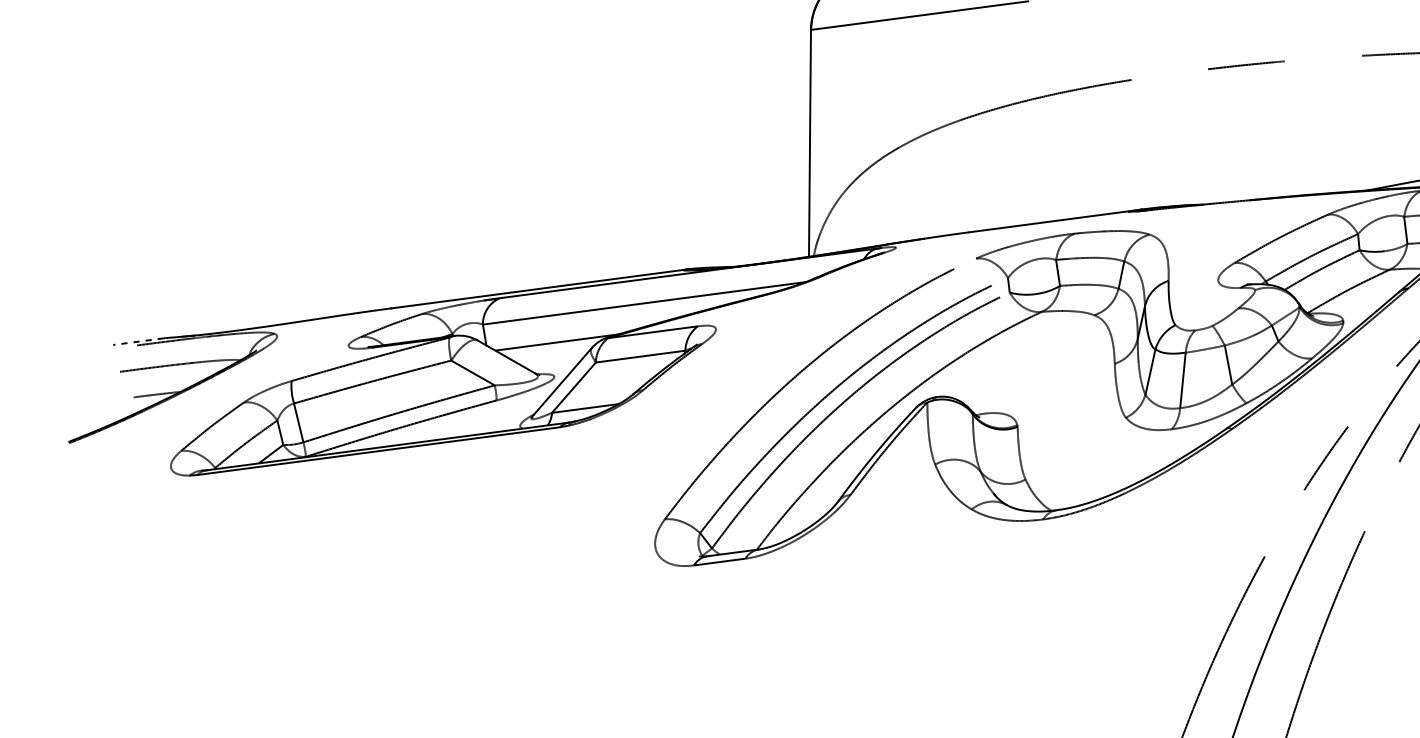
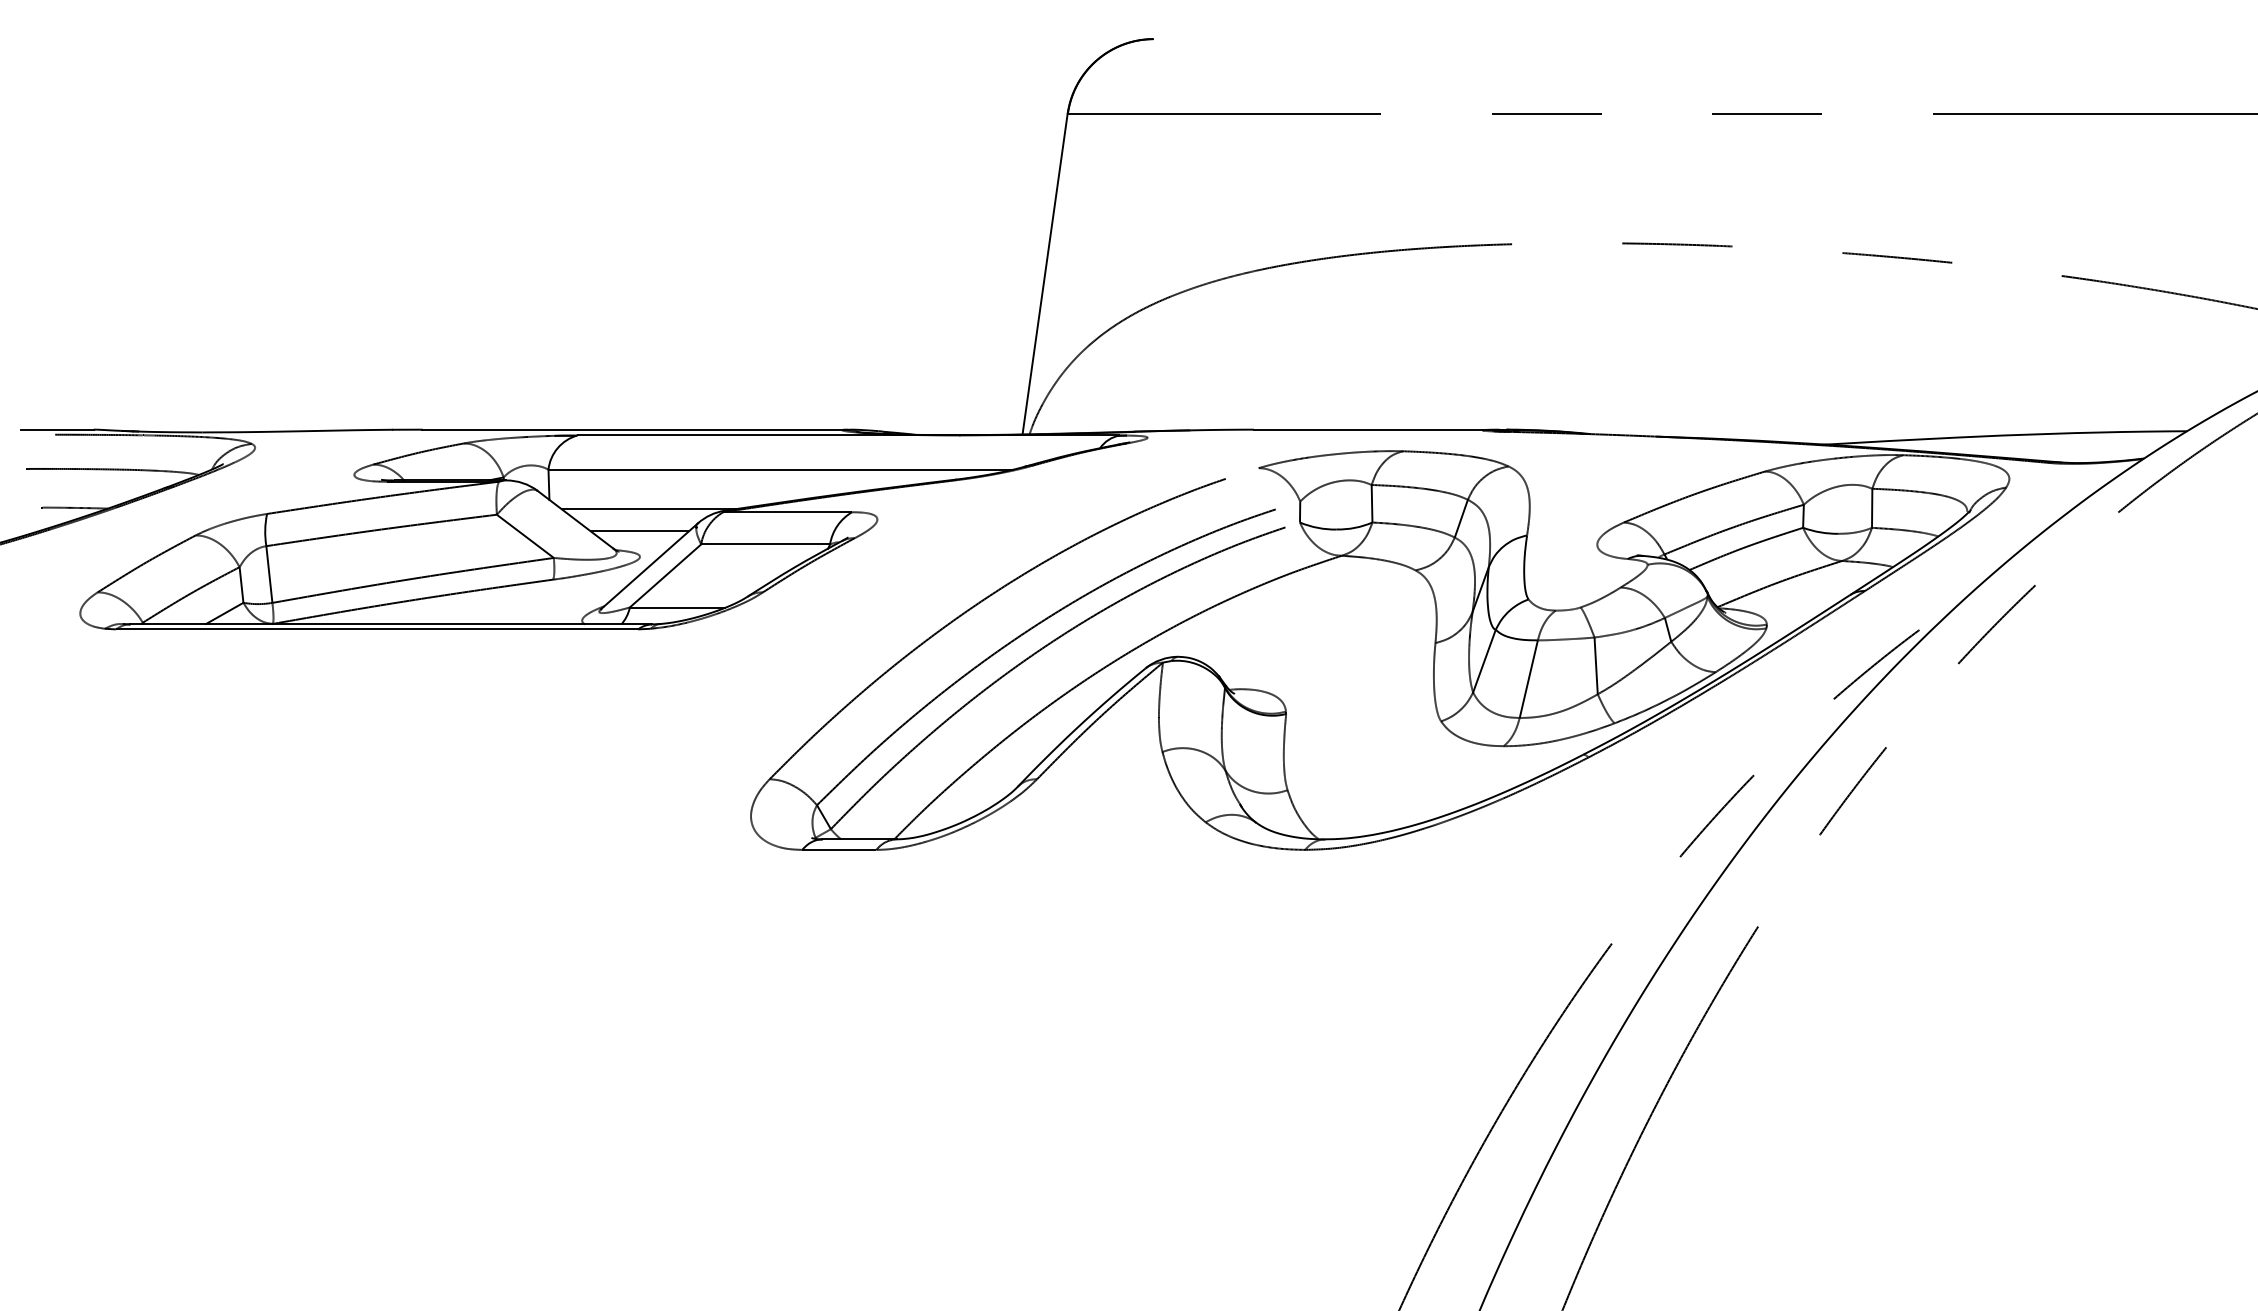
line: (138, 341) -> (57, 429), dashed -> solid
line: (551, 359) -> (639, 531), added

